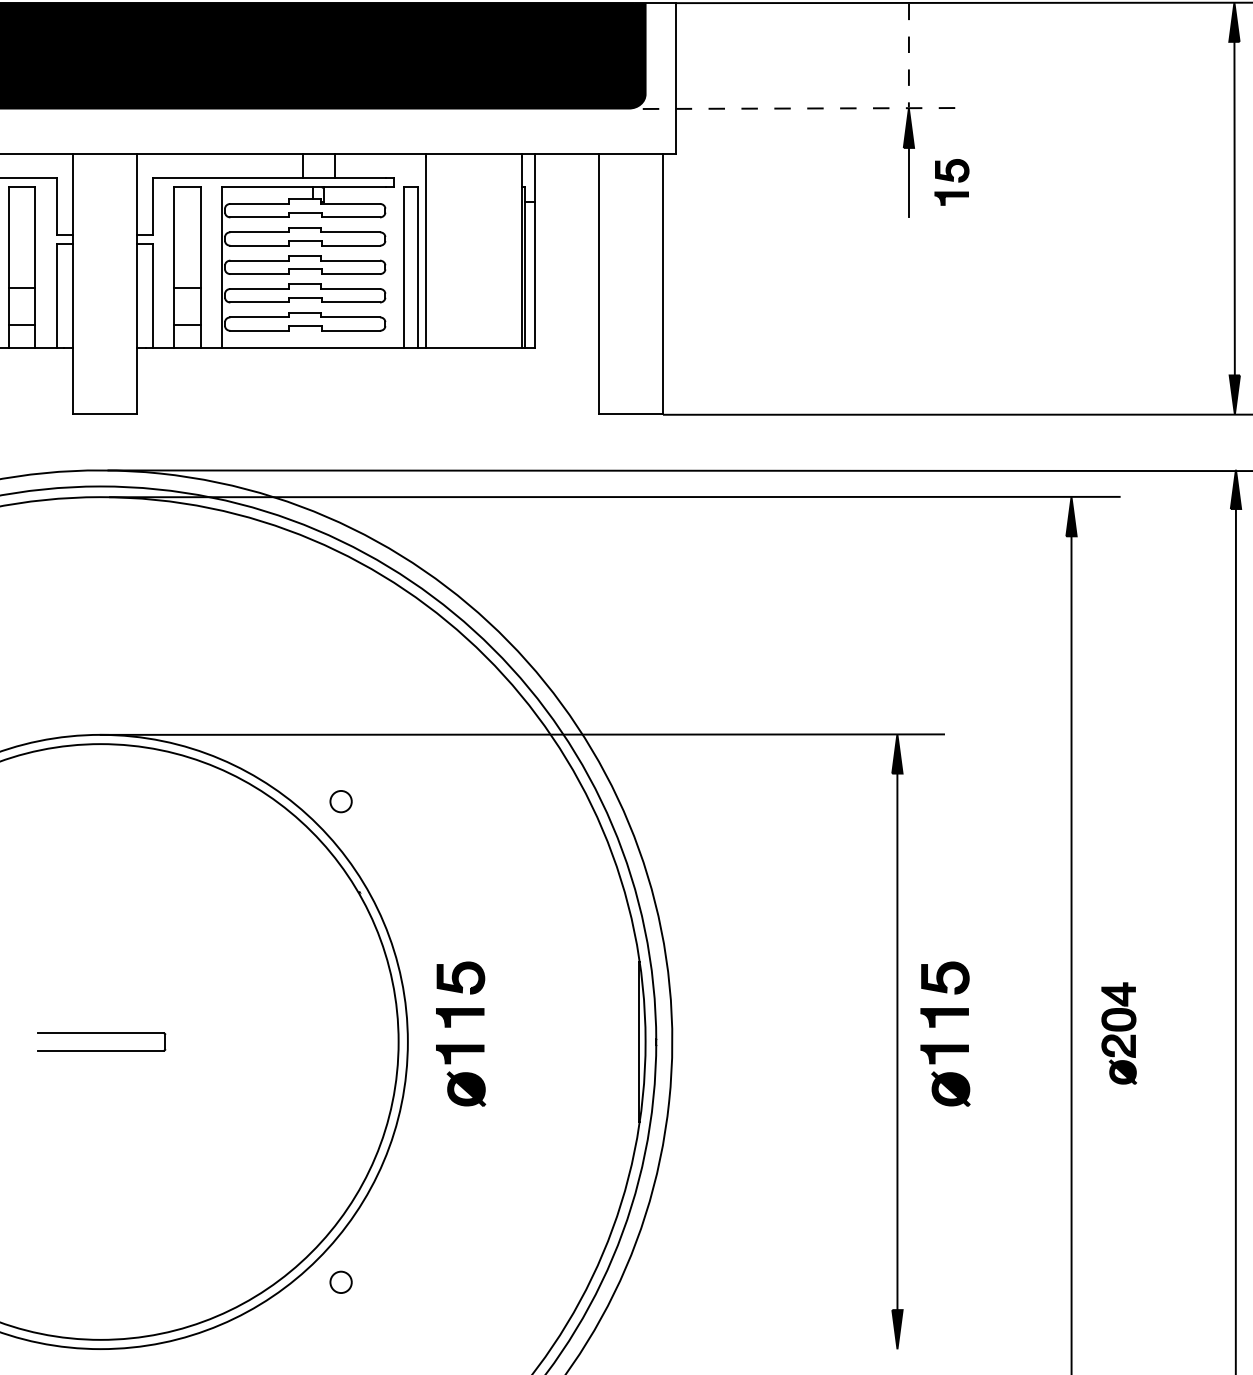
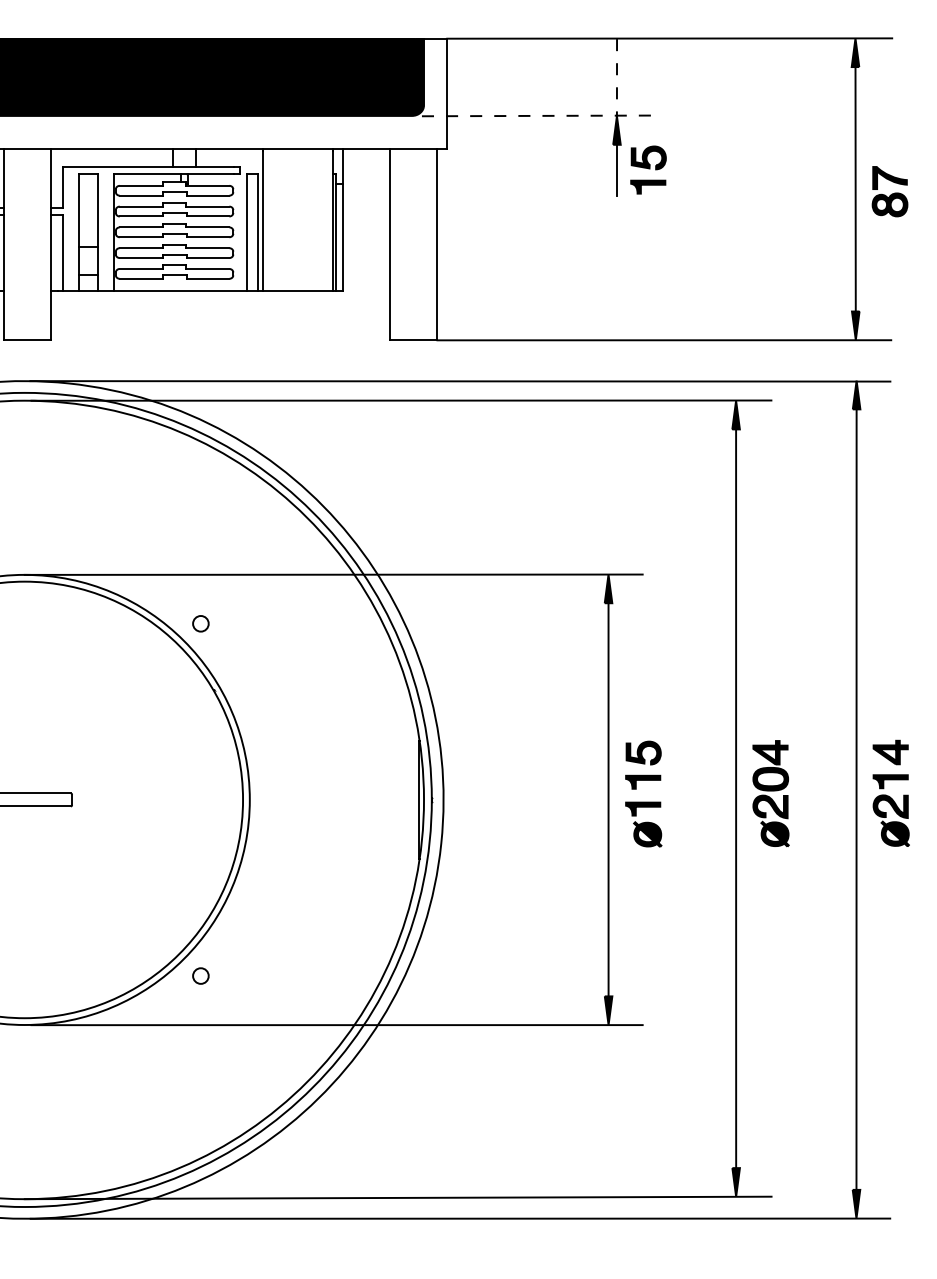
part: (951, 181) -> (648, 169), size x1.43
part: (1118, 1033) -> (770, 793), size x1.43
part: (460, 1044) -> (288, 801), removed
line: (526, 1349) -> (336, 1025), added

